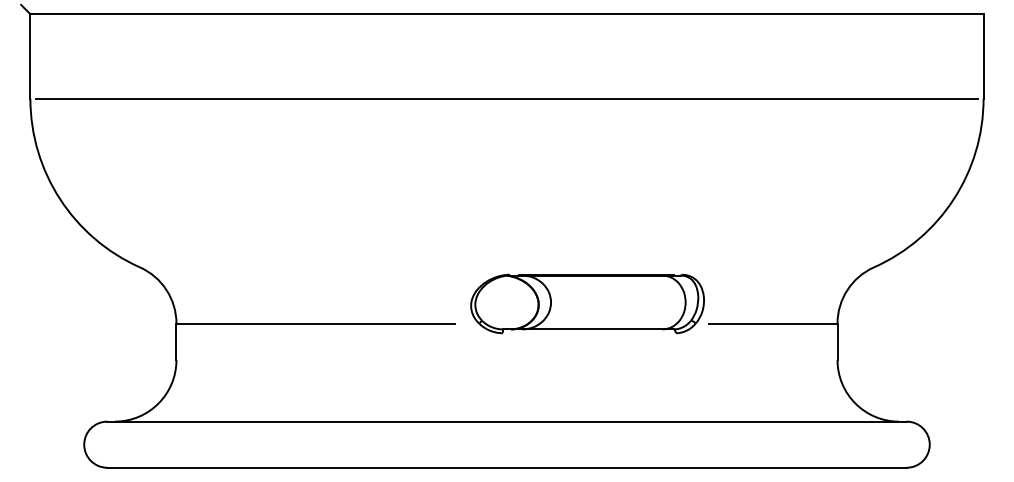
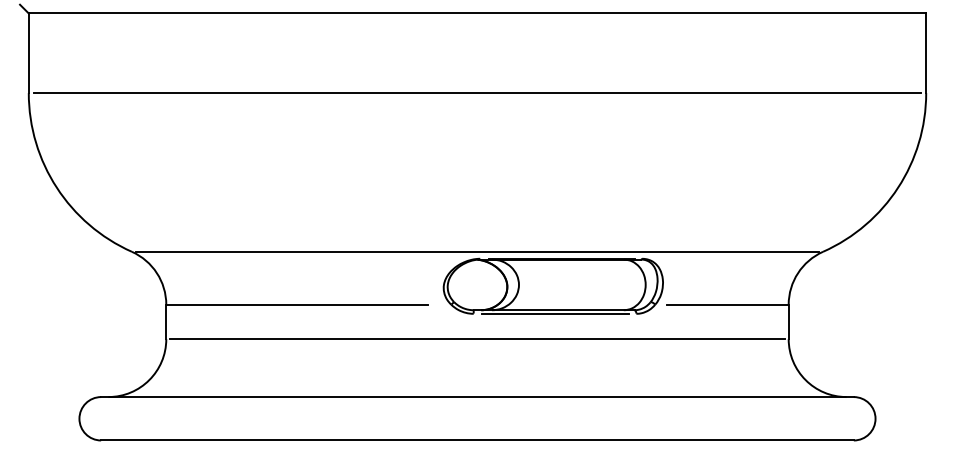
line: (506, 267) -> (477, 251), added
line: (589, 333) -> (555, 314), added
line: (506, 360) -> (477, 339), added

